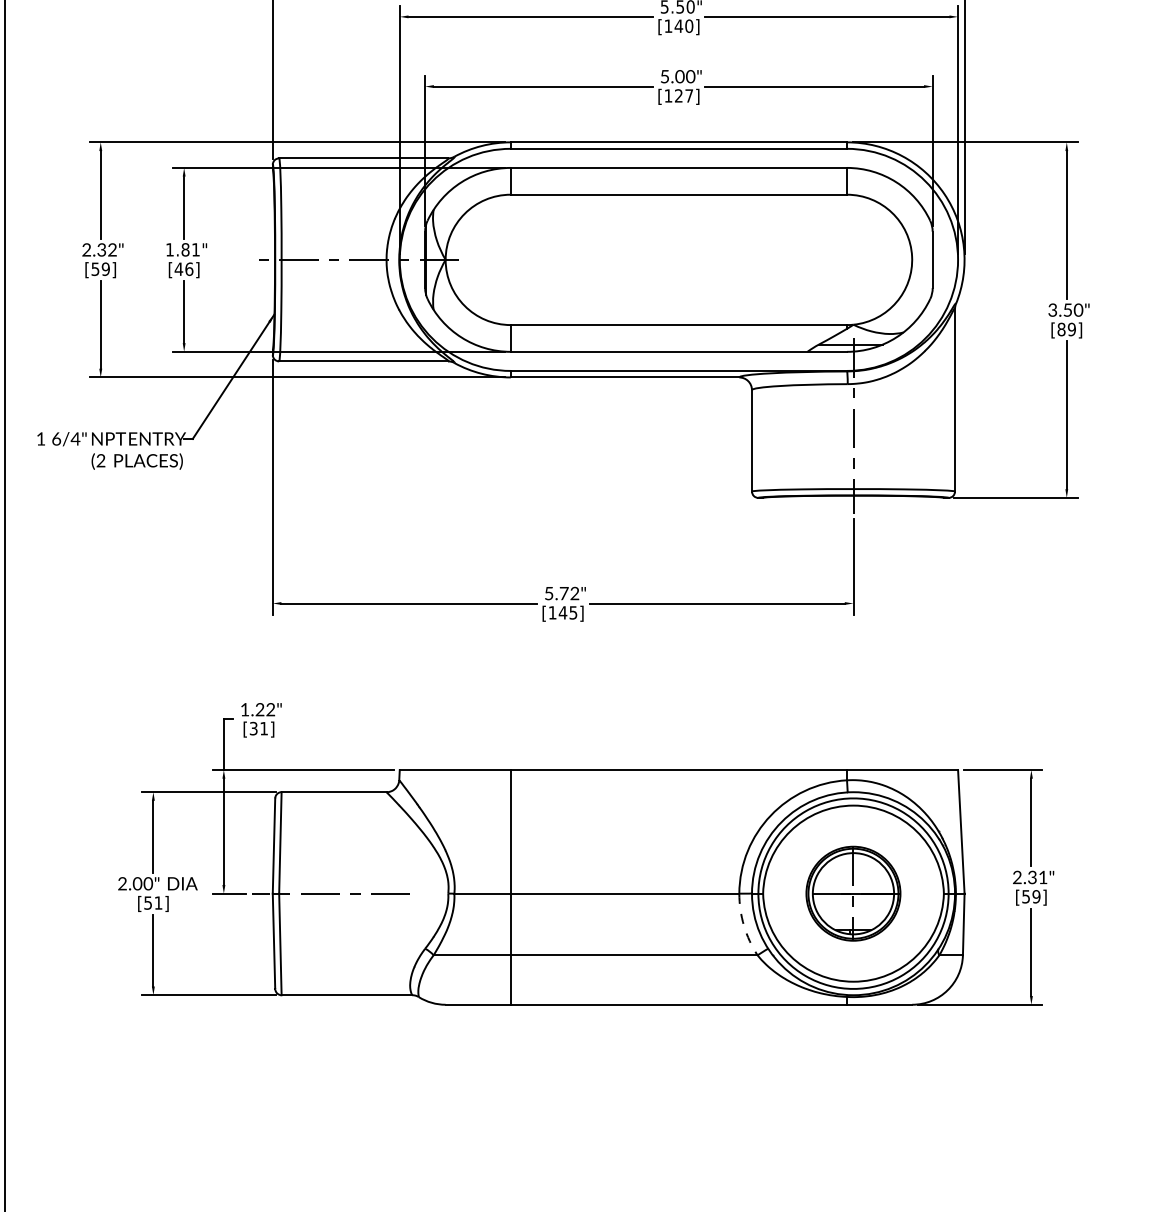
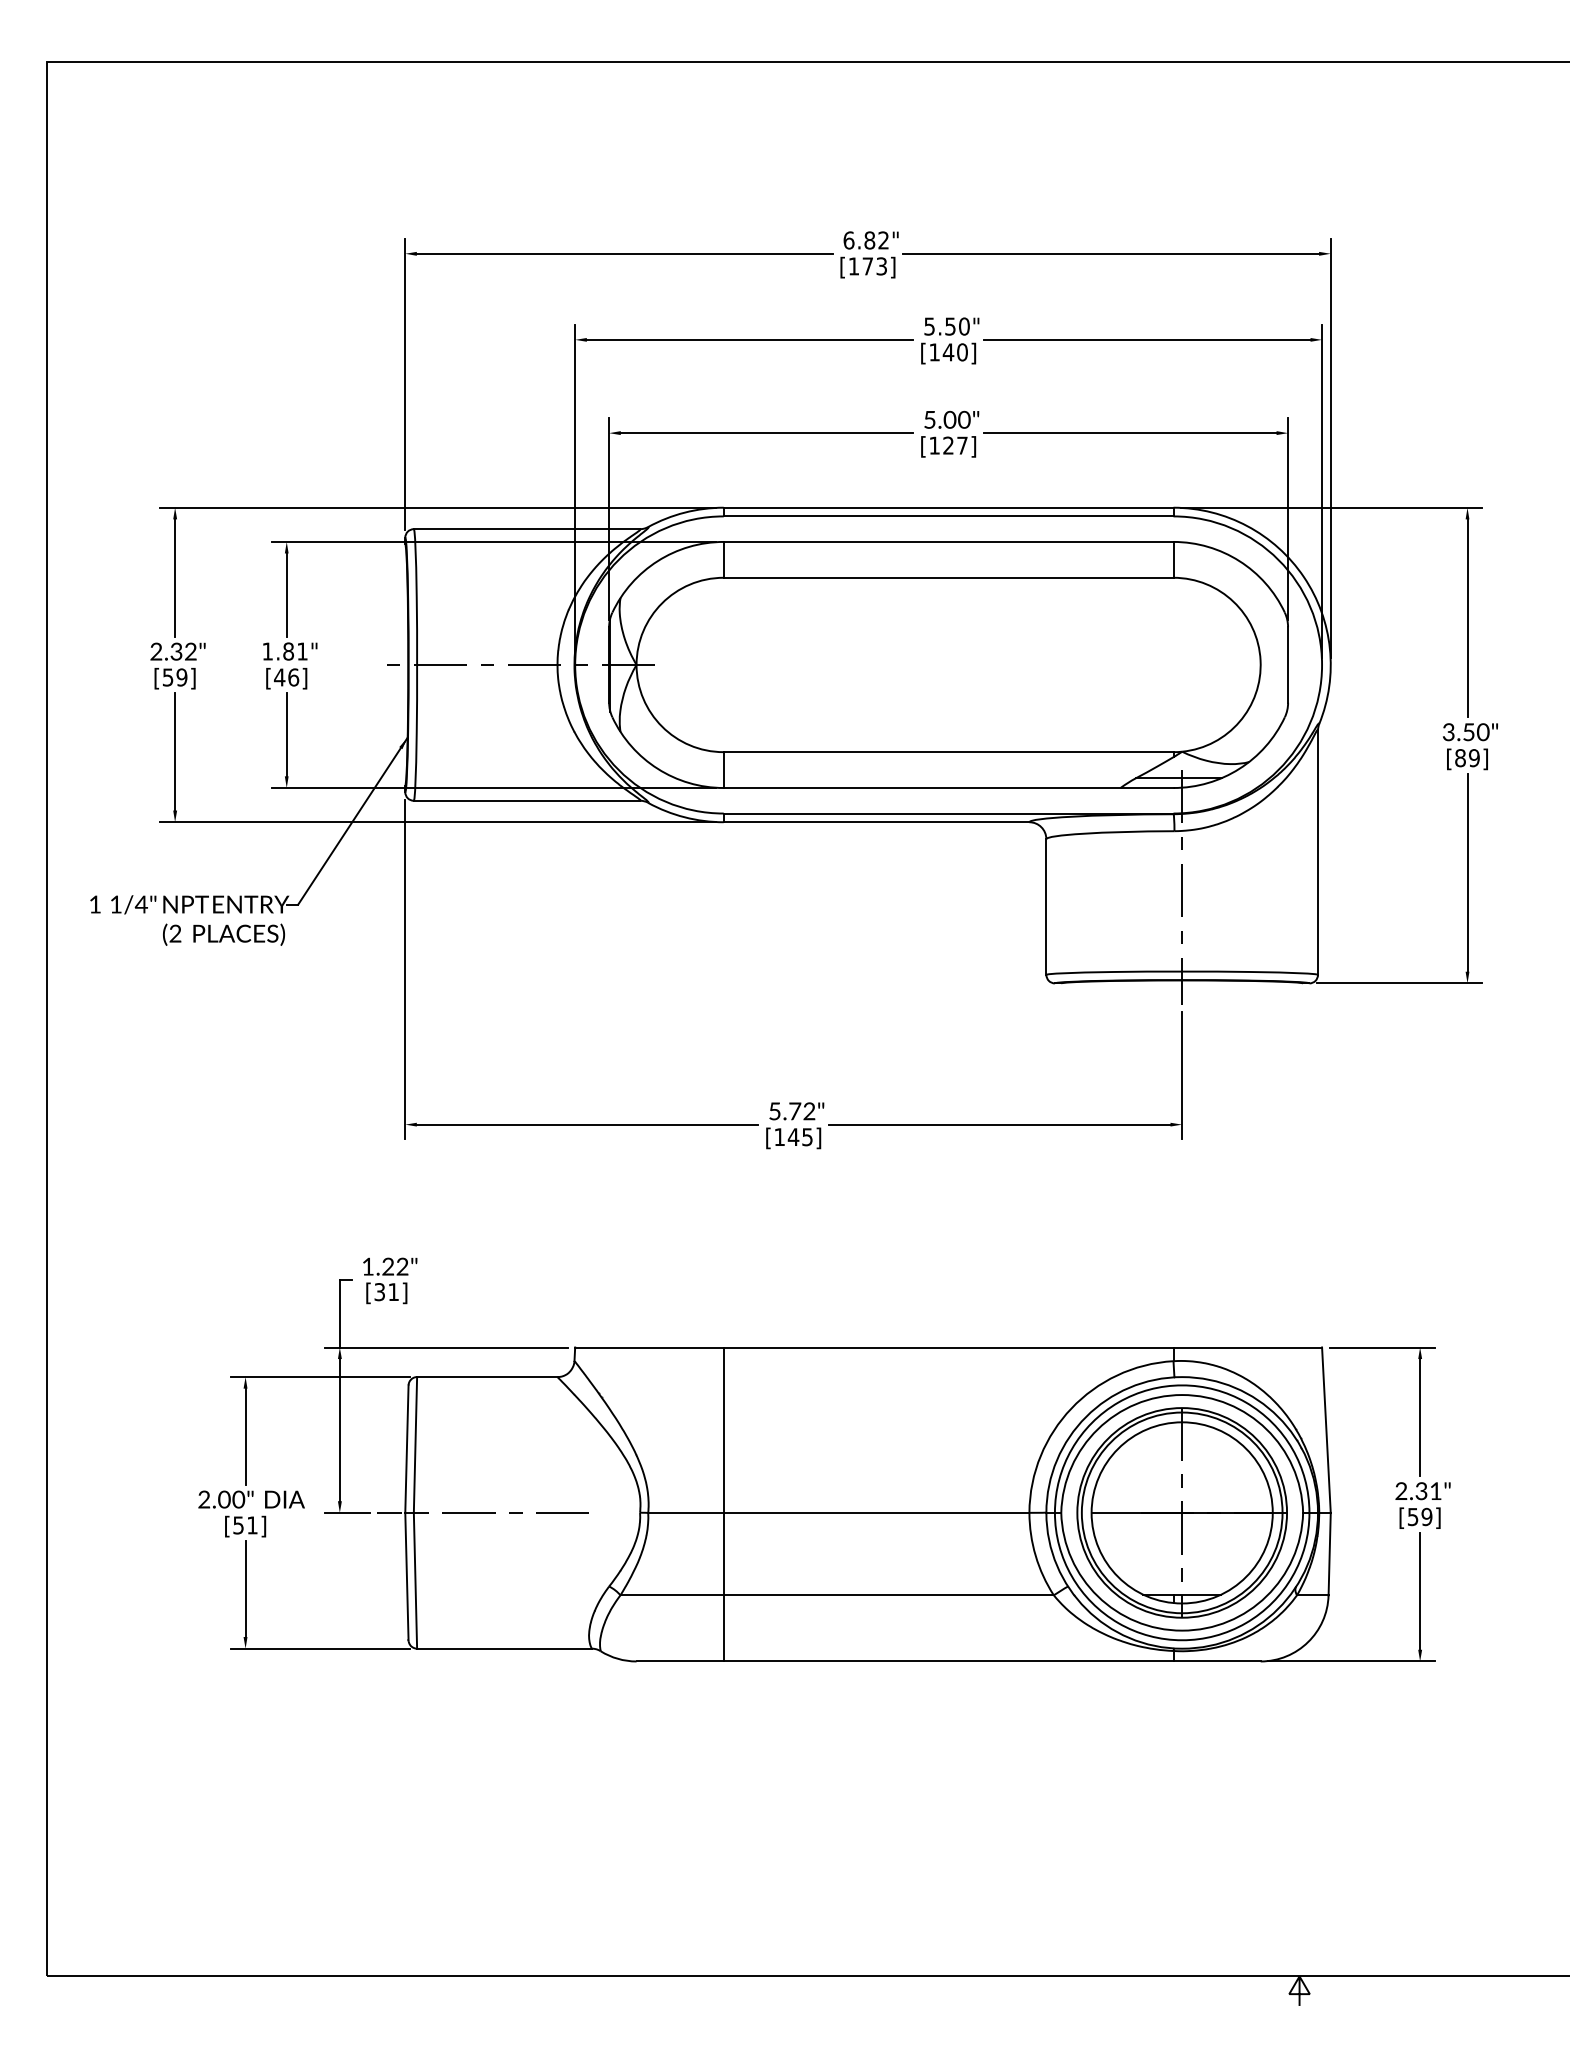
text: (56, 438) -> (116, 904), 6/4" -> 1/4"
part: (853, 893) -> (1181, 1512), size x1.67
arc: (743, 925) -> (1035, 1555), dashed -> solid

